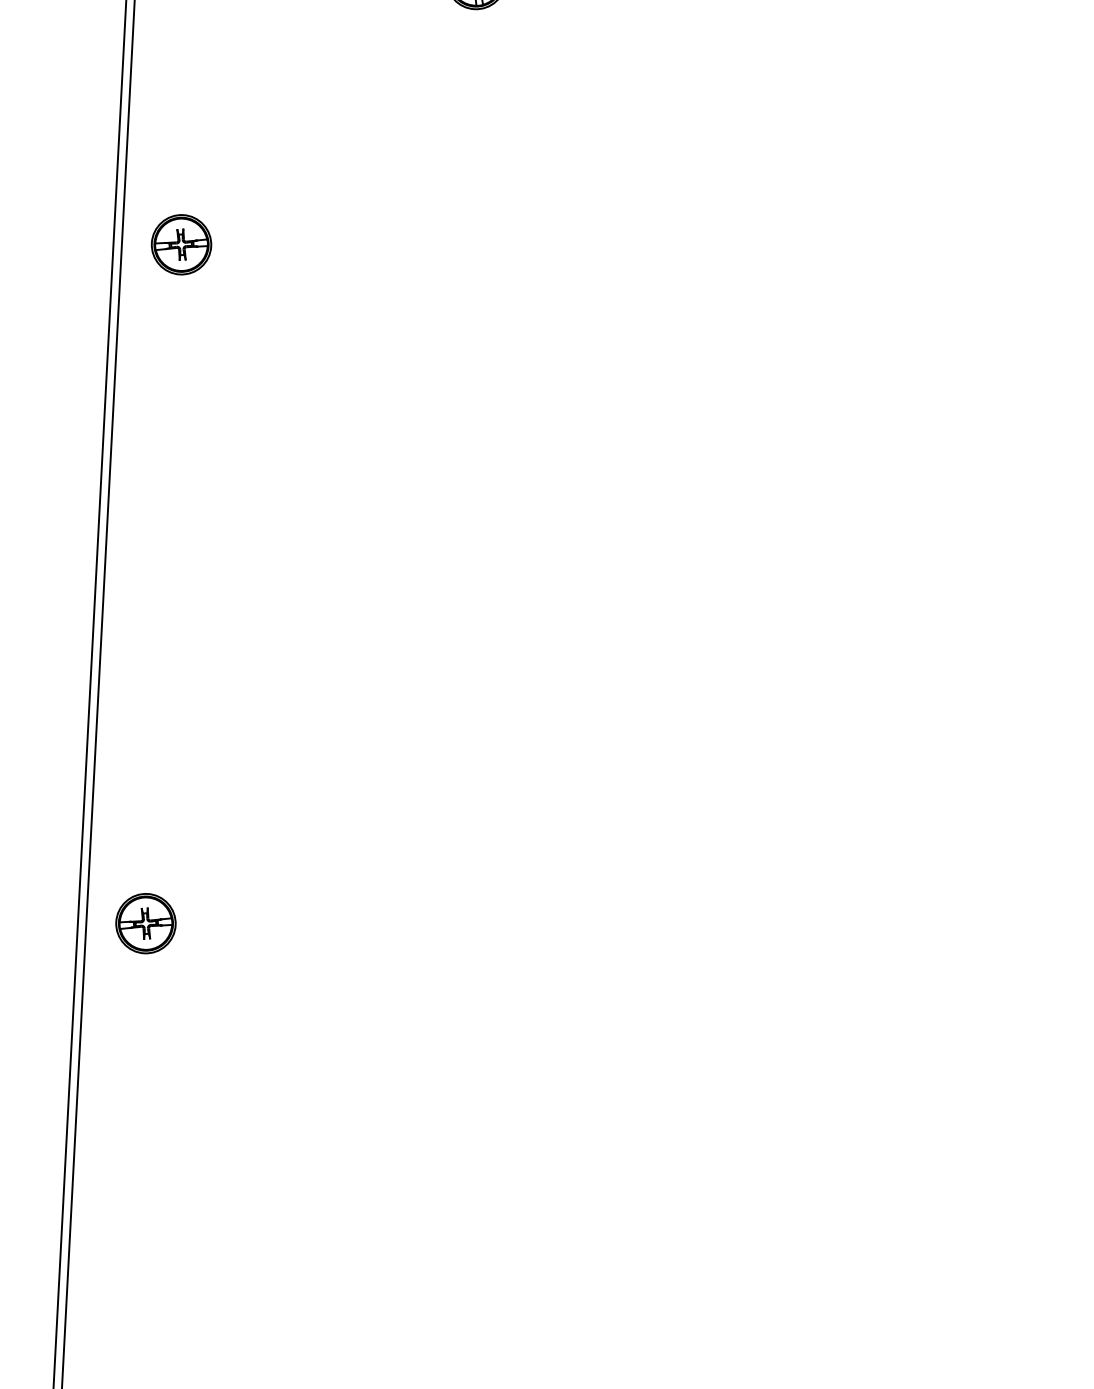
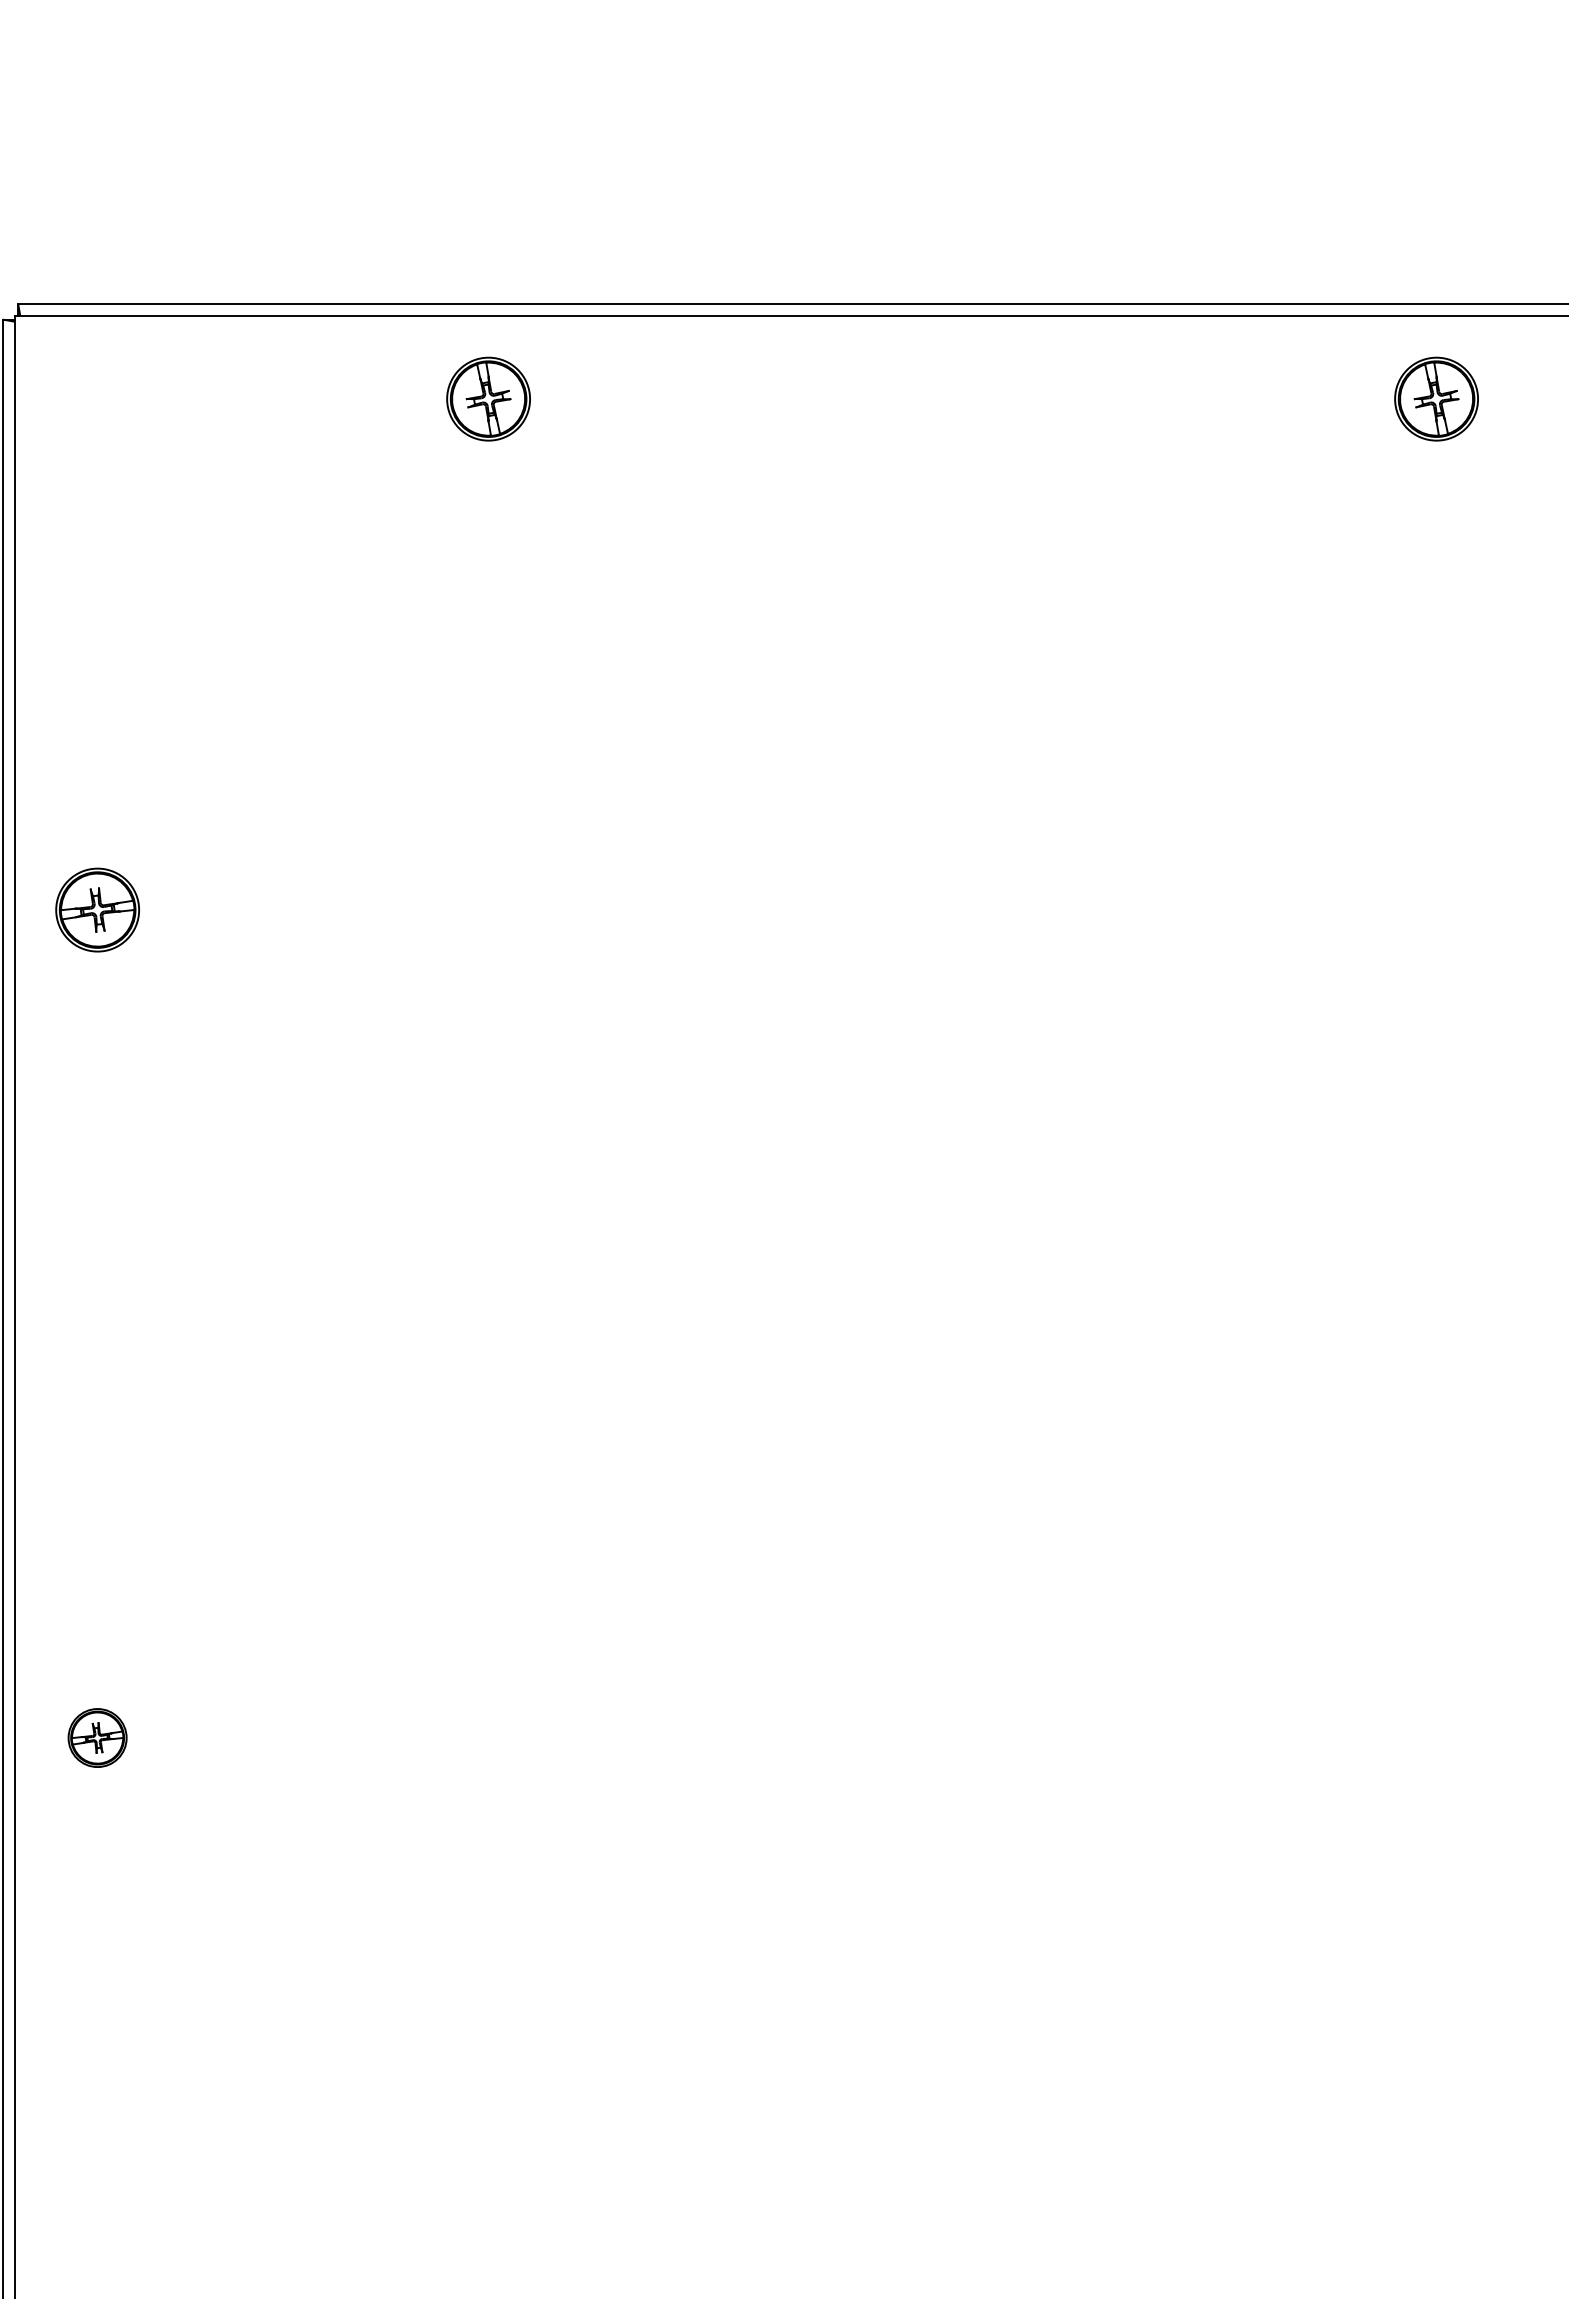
part: (181, 244) -> (97, 909), moved
part: (145, 923) -> (97, 1737), size x0.7

